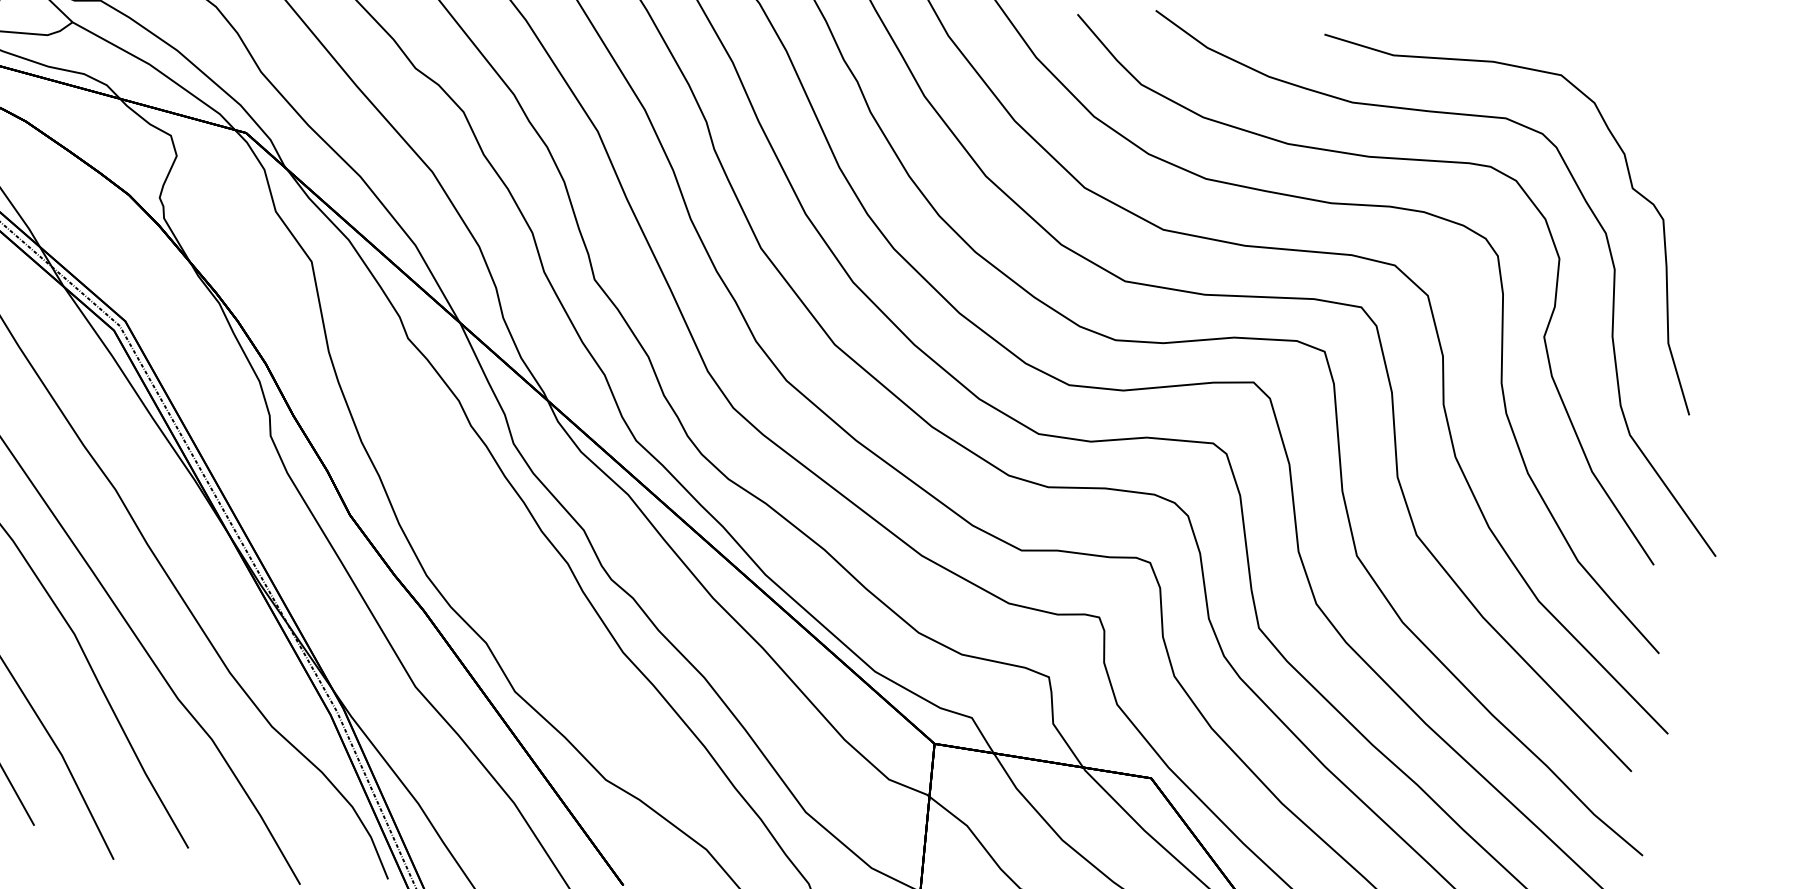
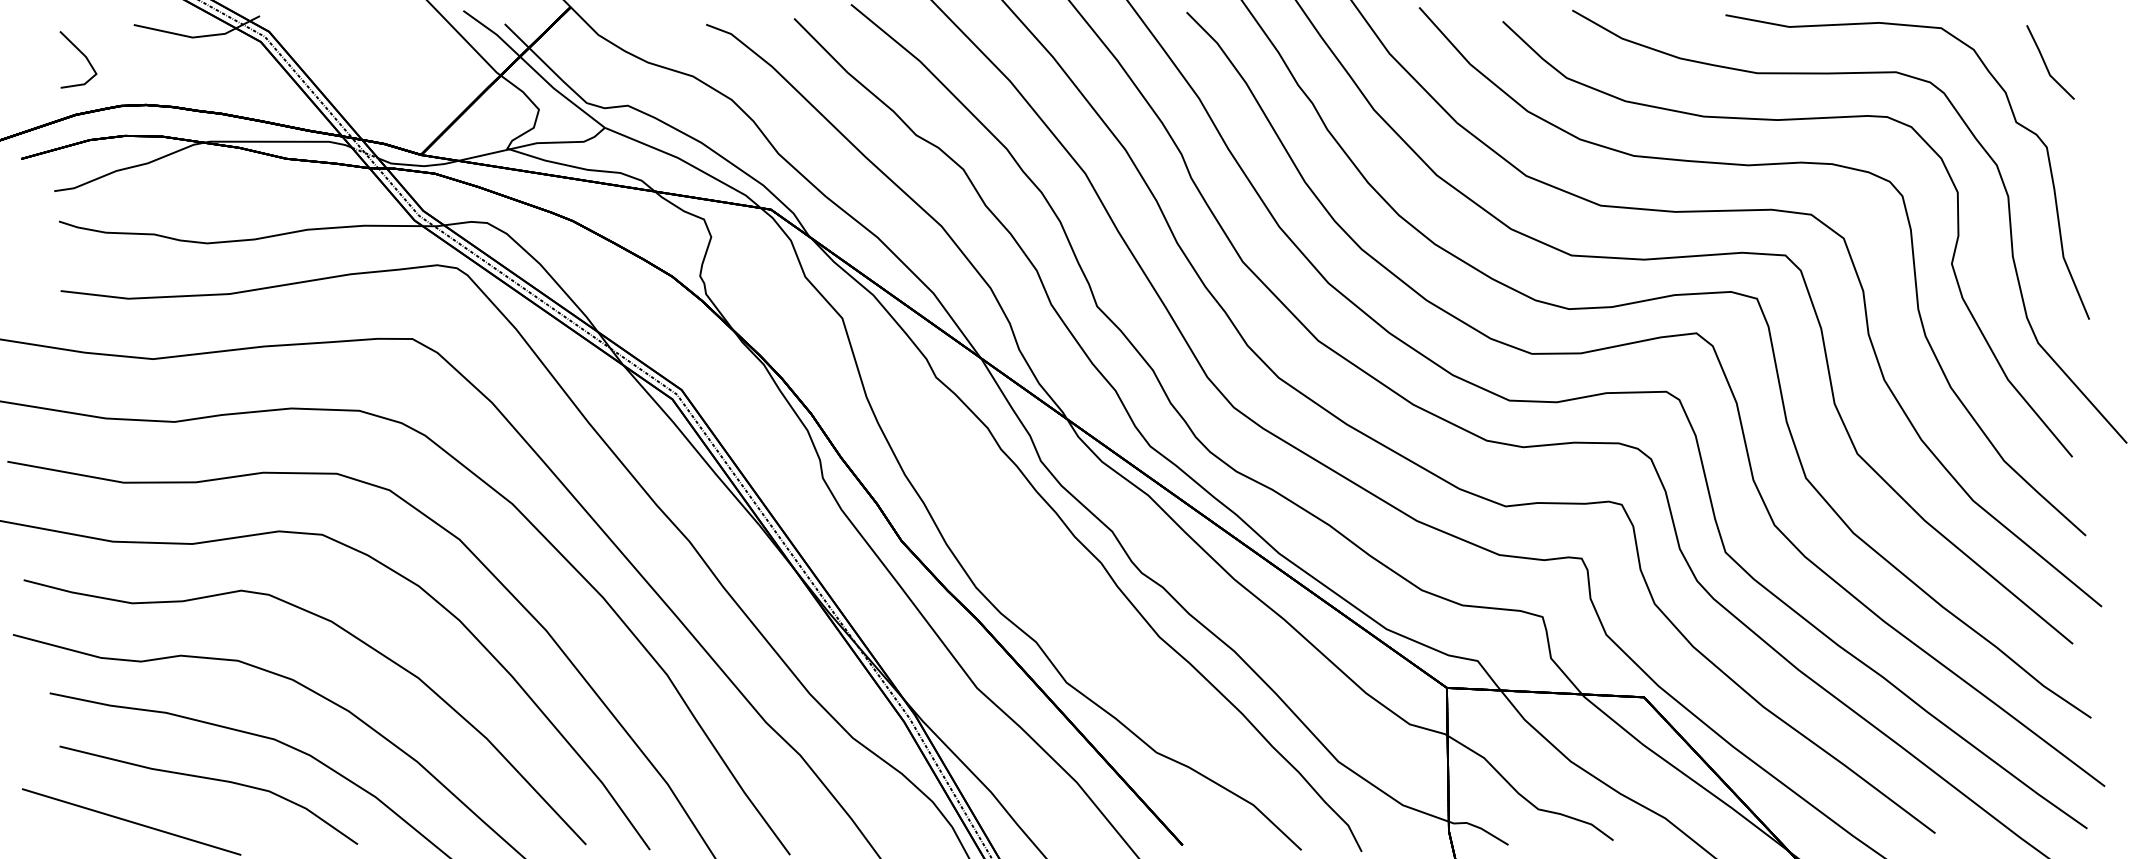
part: (1677, 126) -> (2050, 62), added

